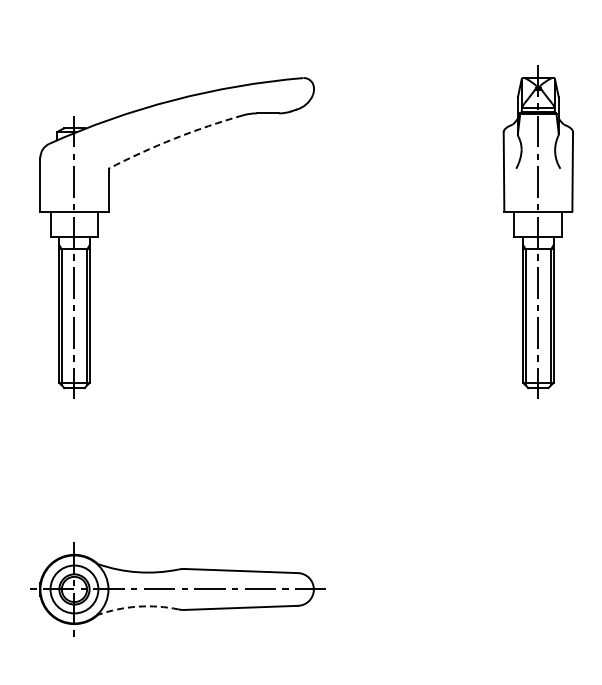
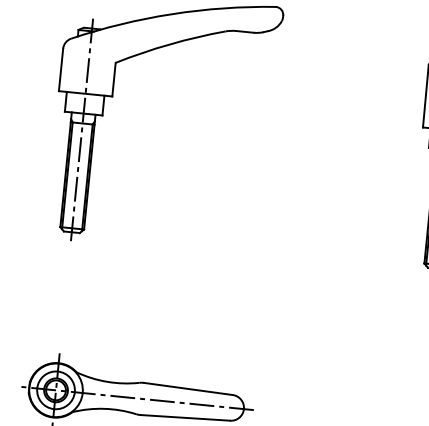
arc: (174, 138) -> (169, 44), dashed -> solid
arc: (138, 606) -> (104, 408), dashed -> solid

